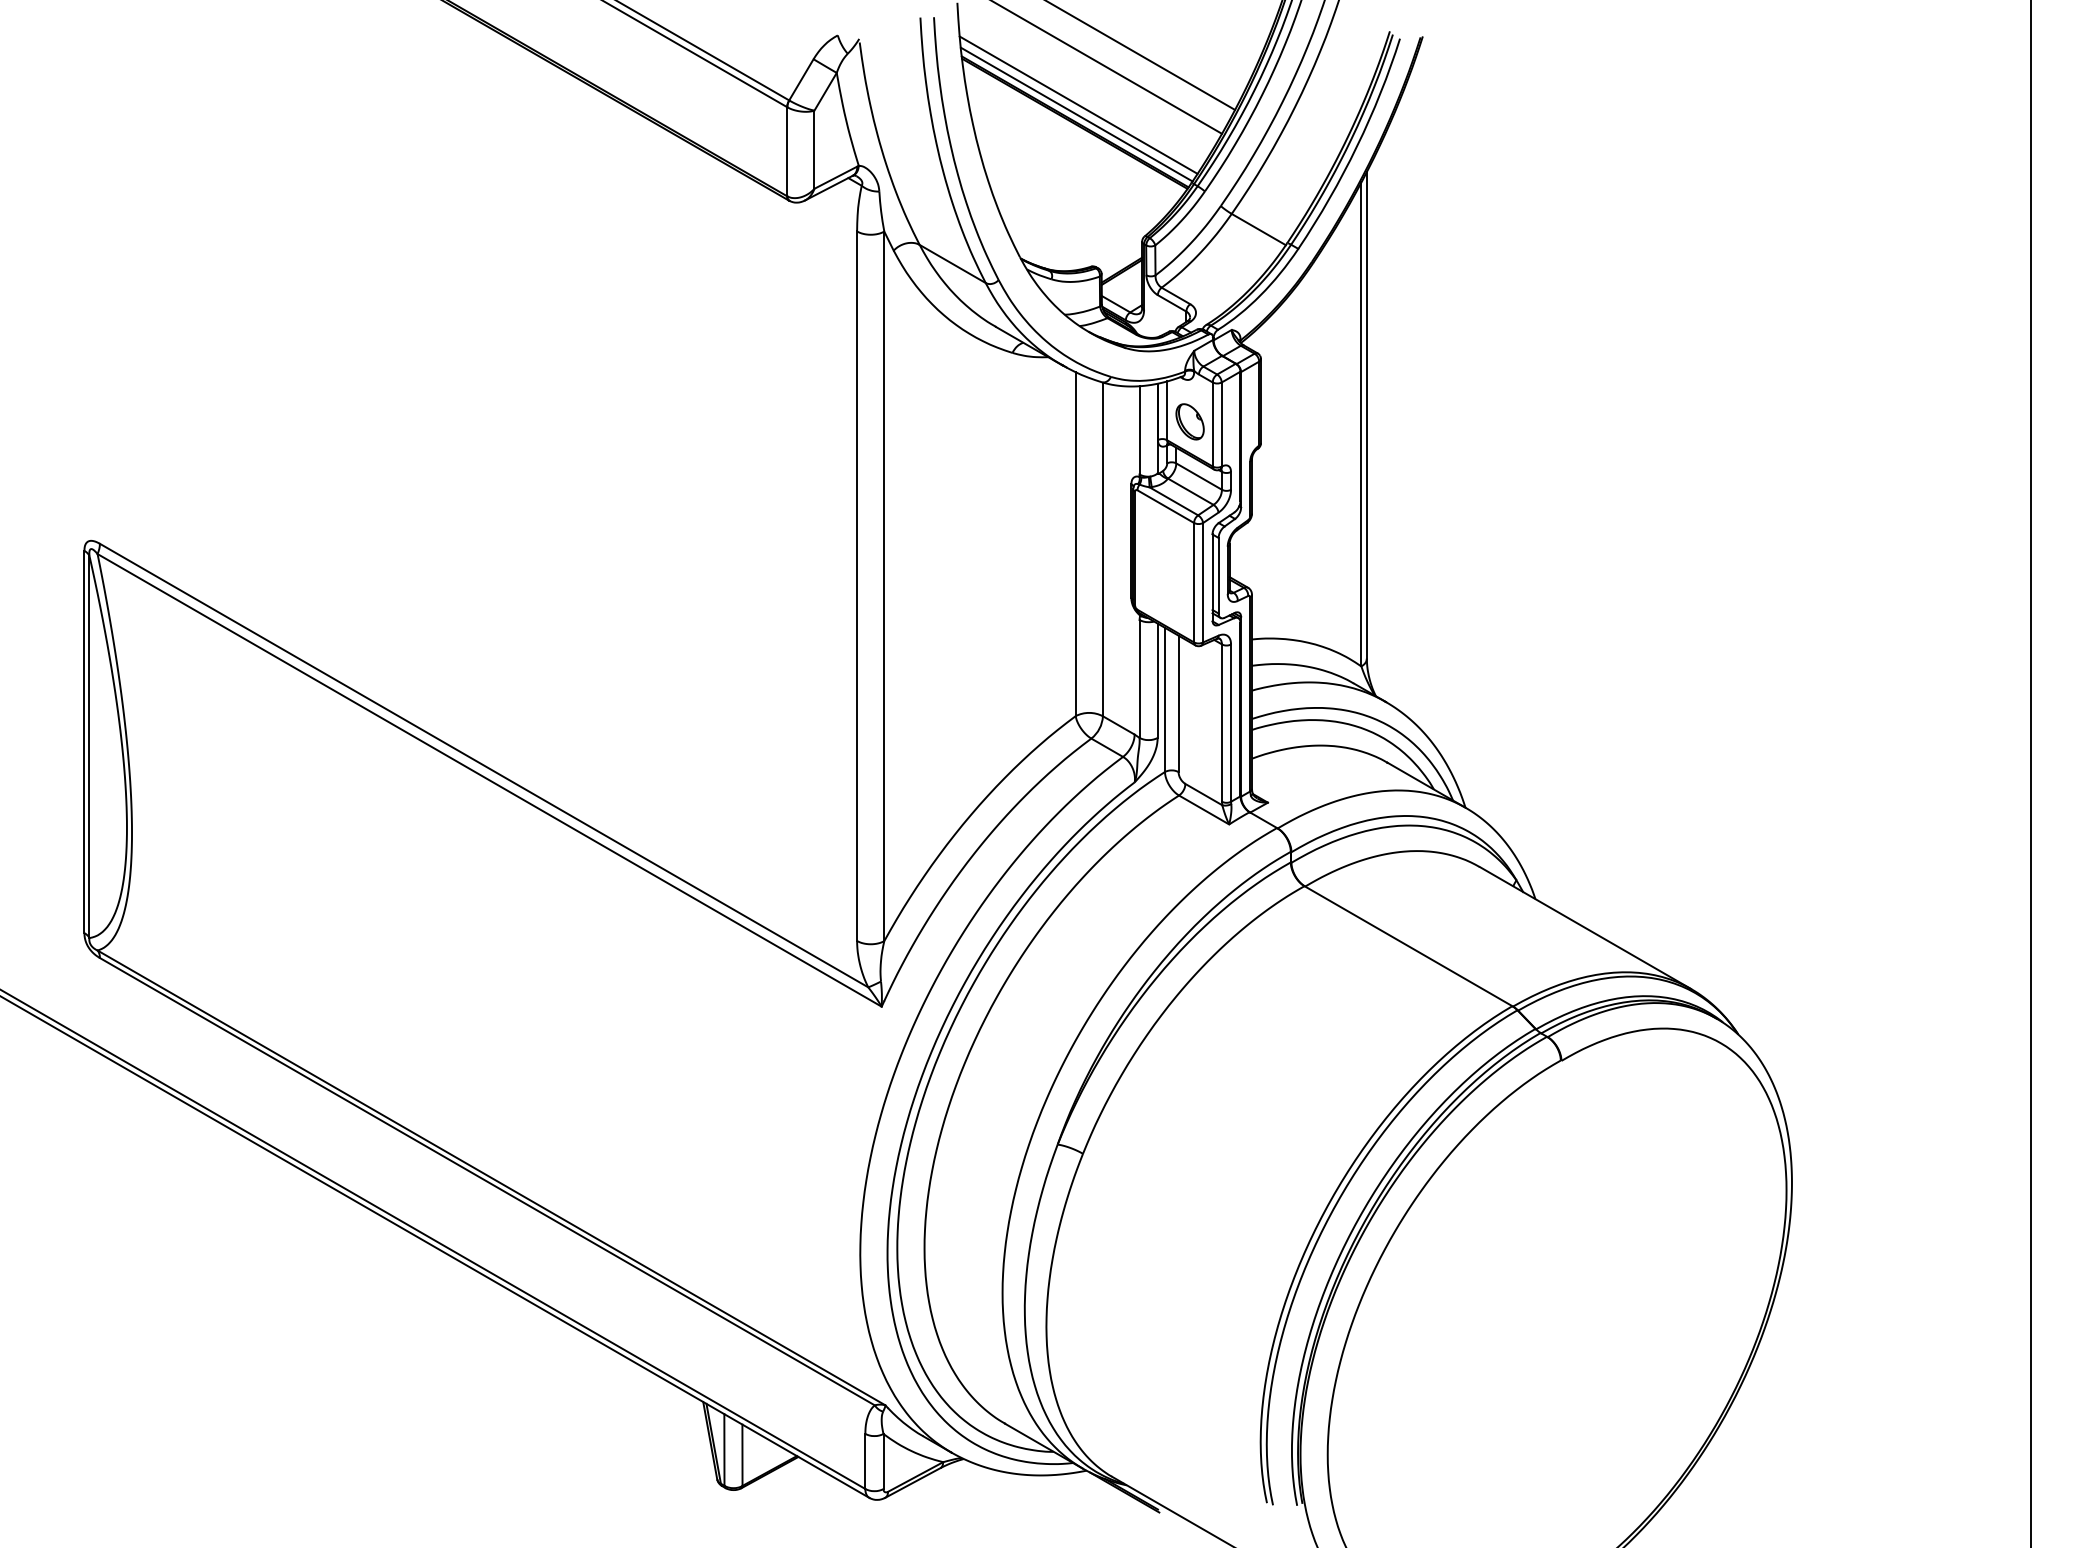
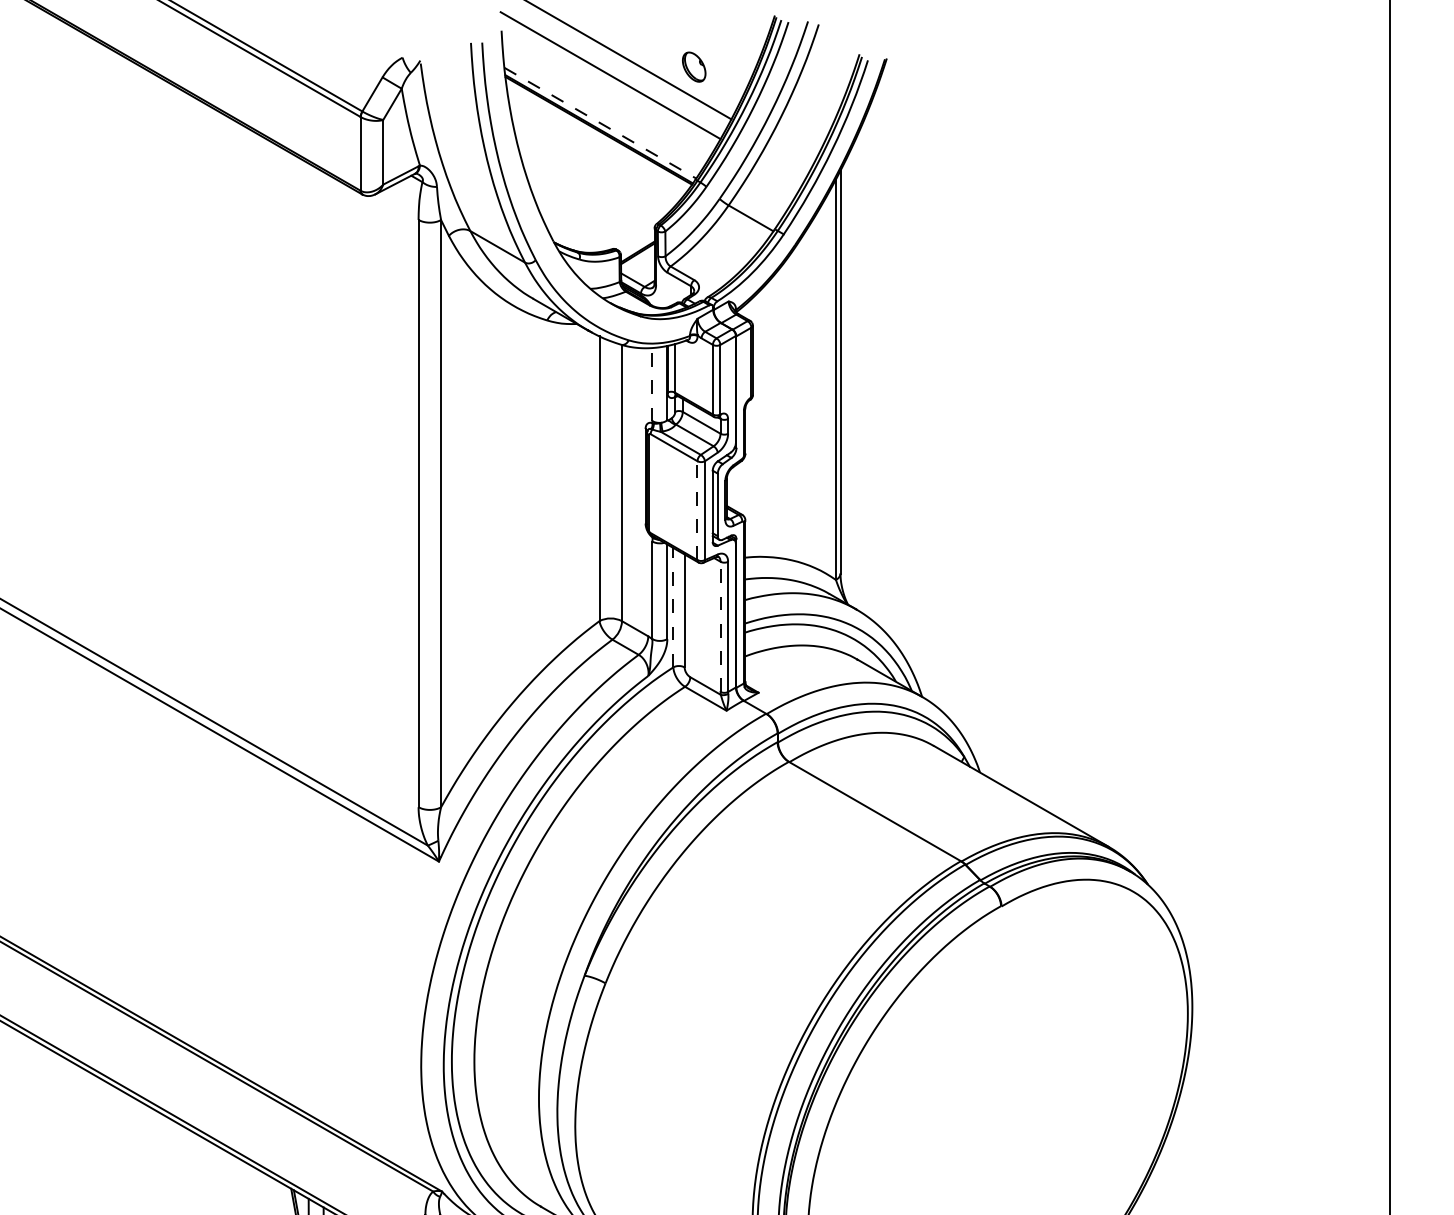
line: (1078, 104) -> (601, 114), removed
line: (1076, 114) -> (600, 123), solid -> dashed
part: (1189, 421) -> (693, 66), moved
line: (1139, 429) -> (652, 383), solid -> dashed
line: (1194, 582) -> (697, 510), solid -> dashed
line: (1164, 699) -> (673, 607), solid -> dashed
line: (1221, 723) -> (720, 627), solid -> dashed

